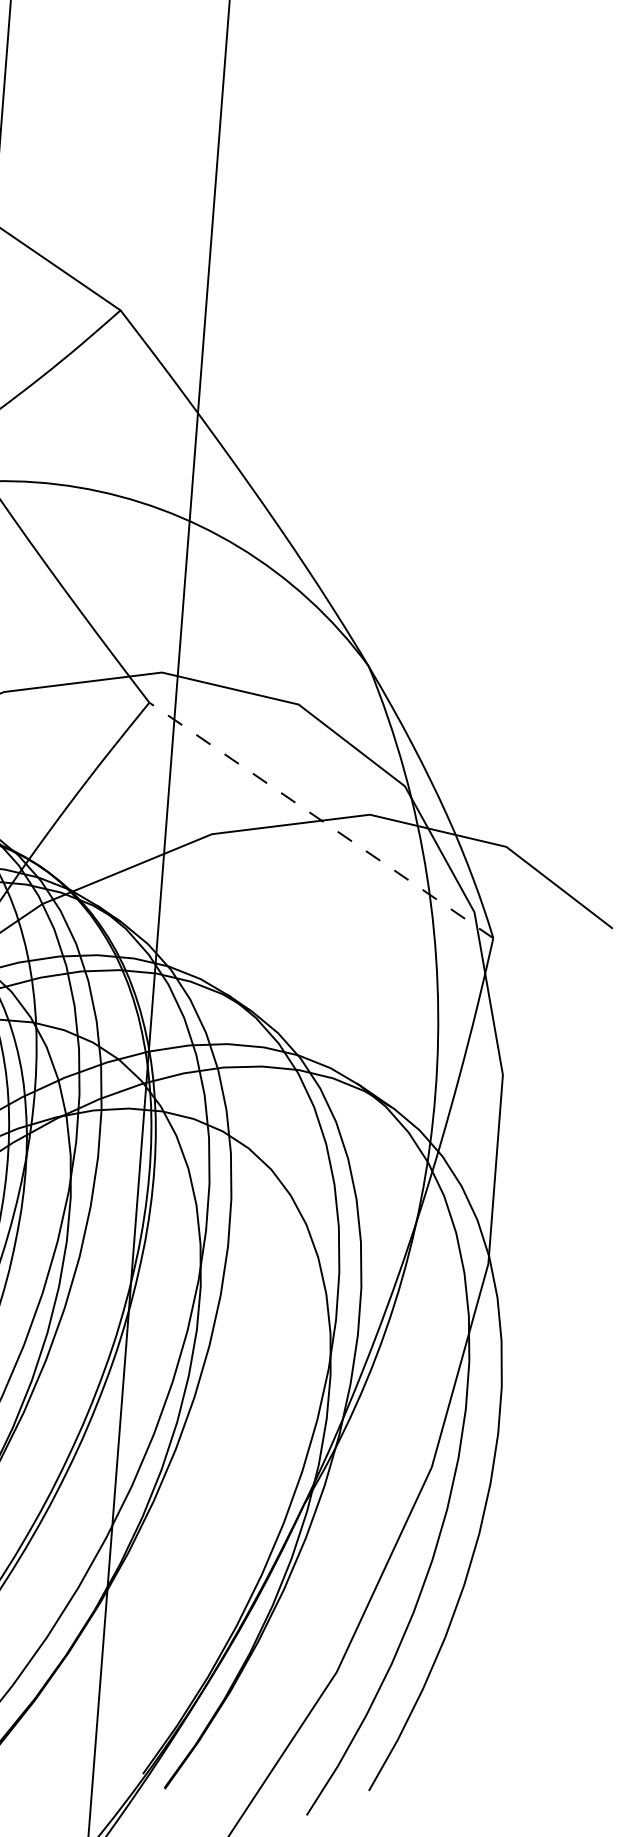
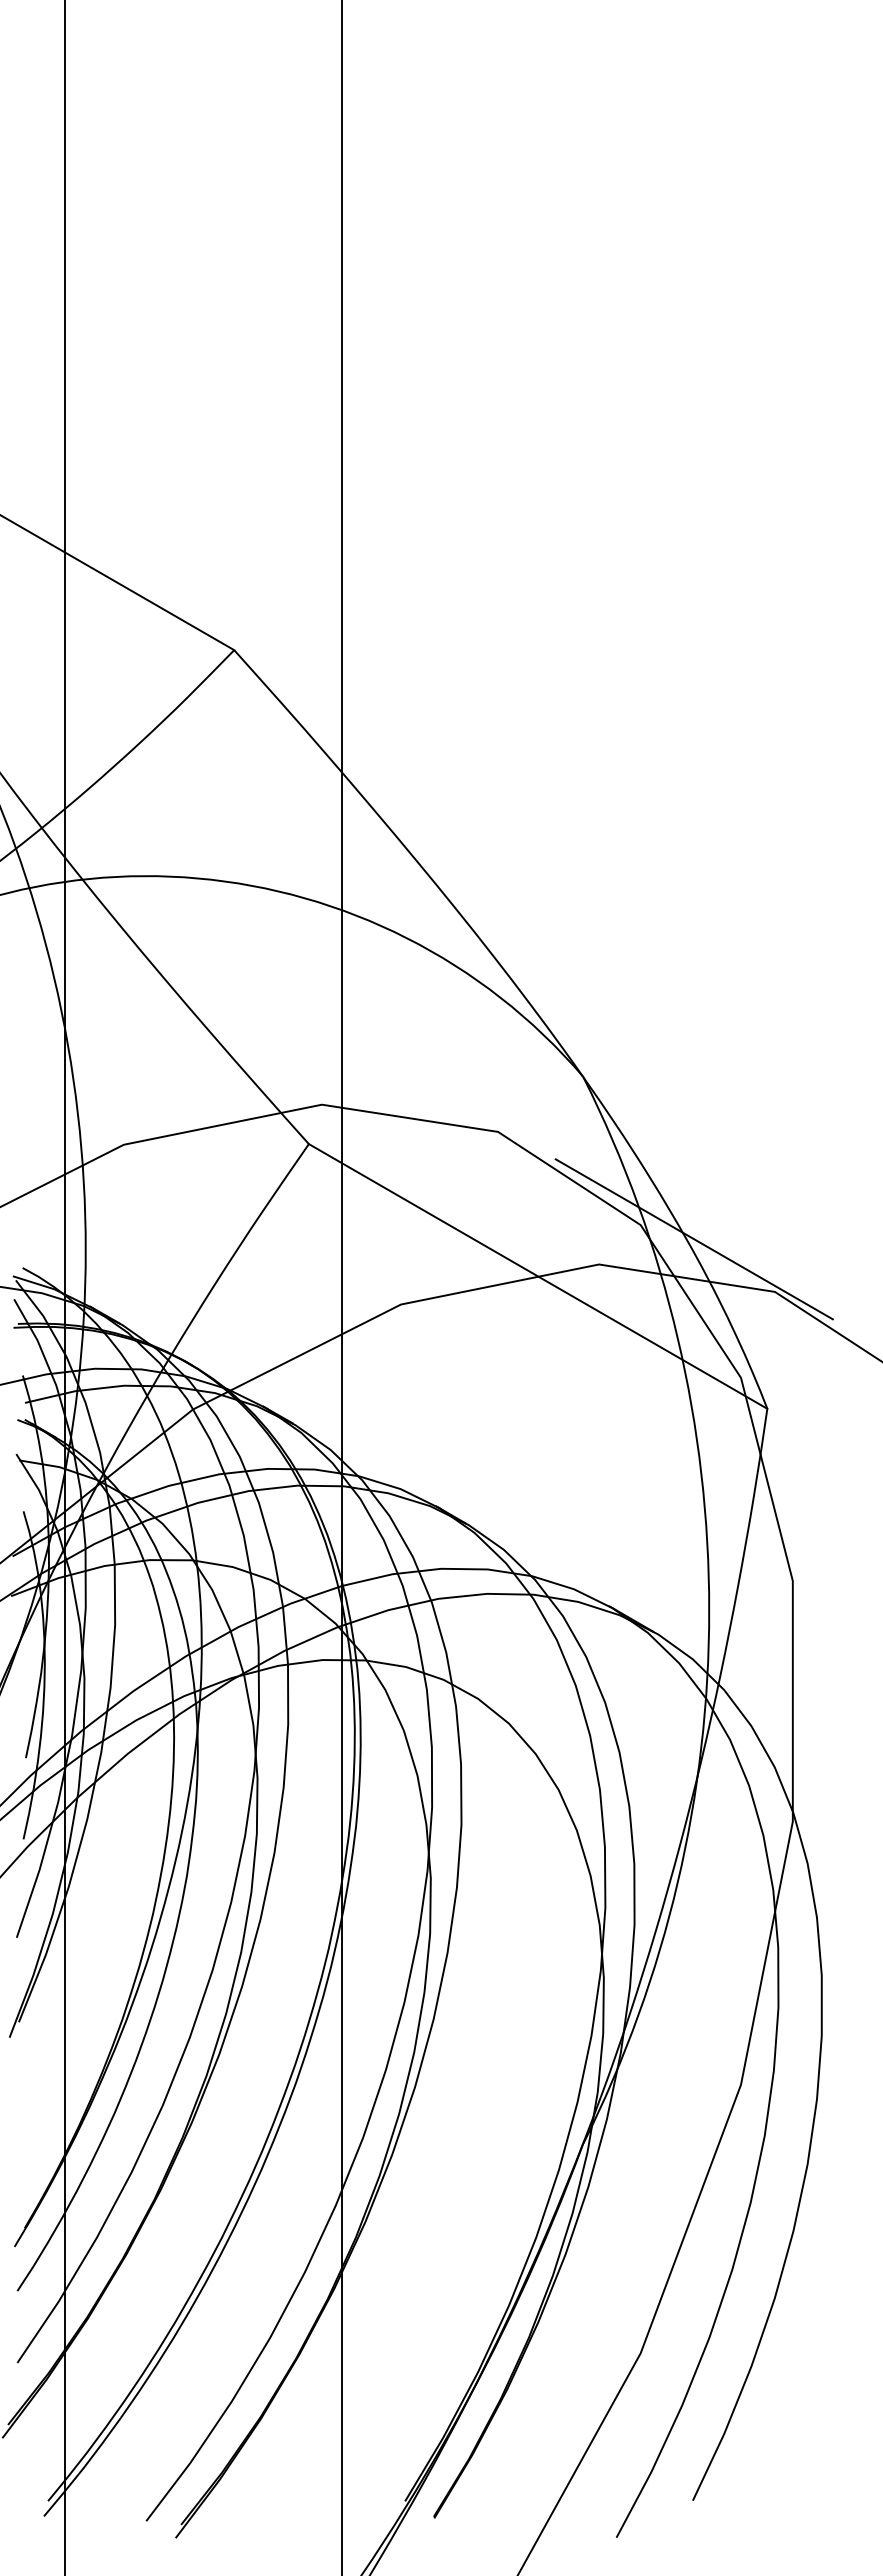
line: (445, 800) -> (693, 1239), added
line: (321, 820) -> (538, 1276), dashed -> solid

